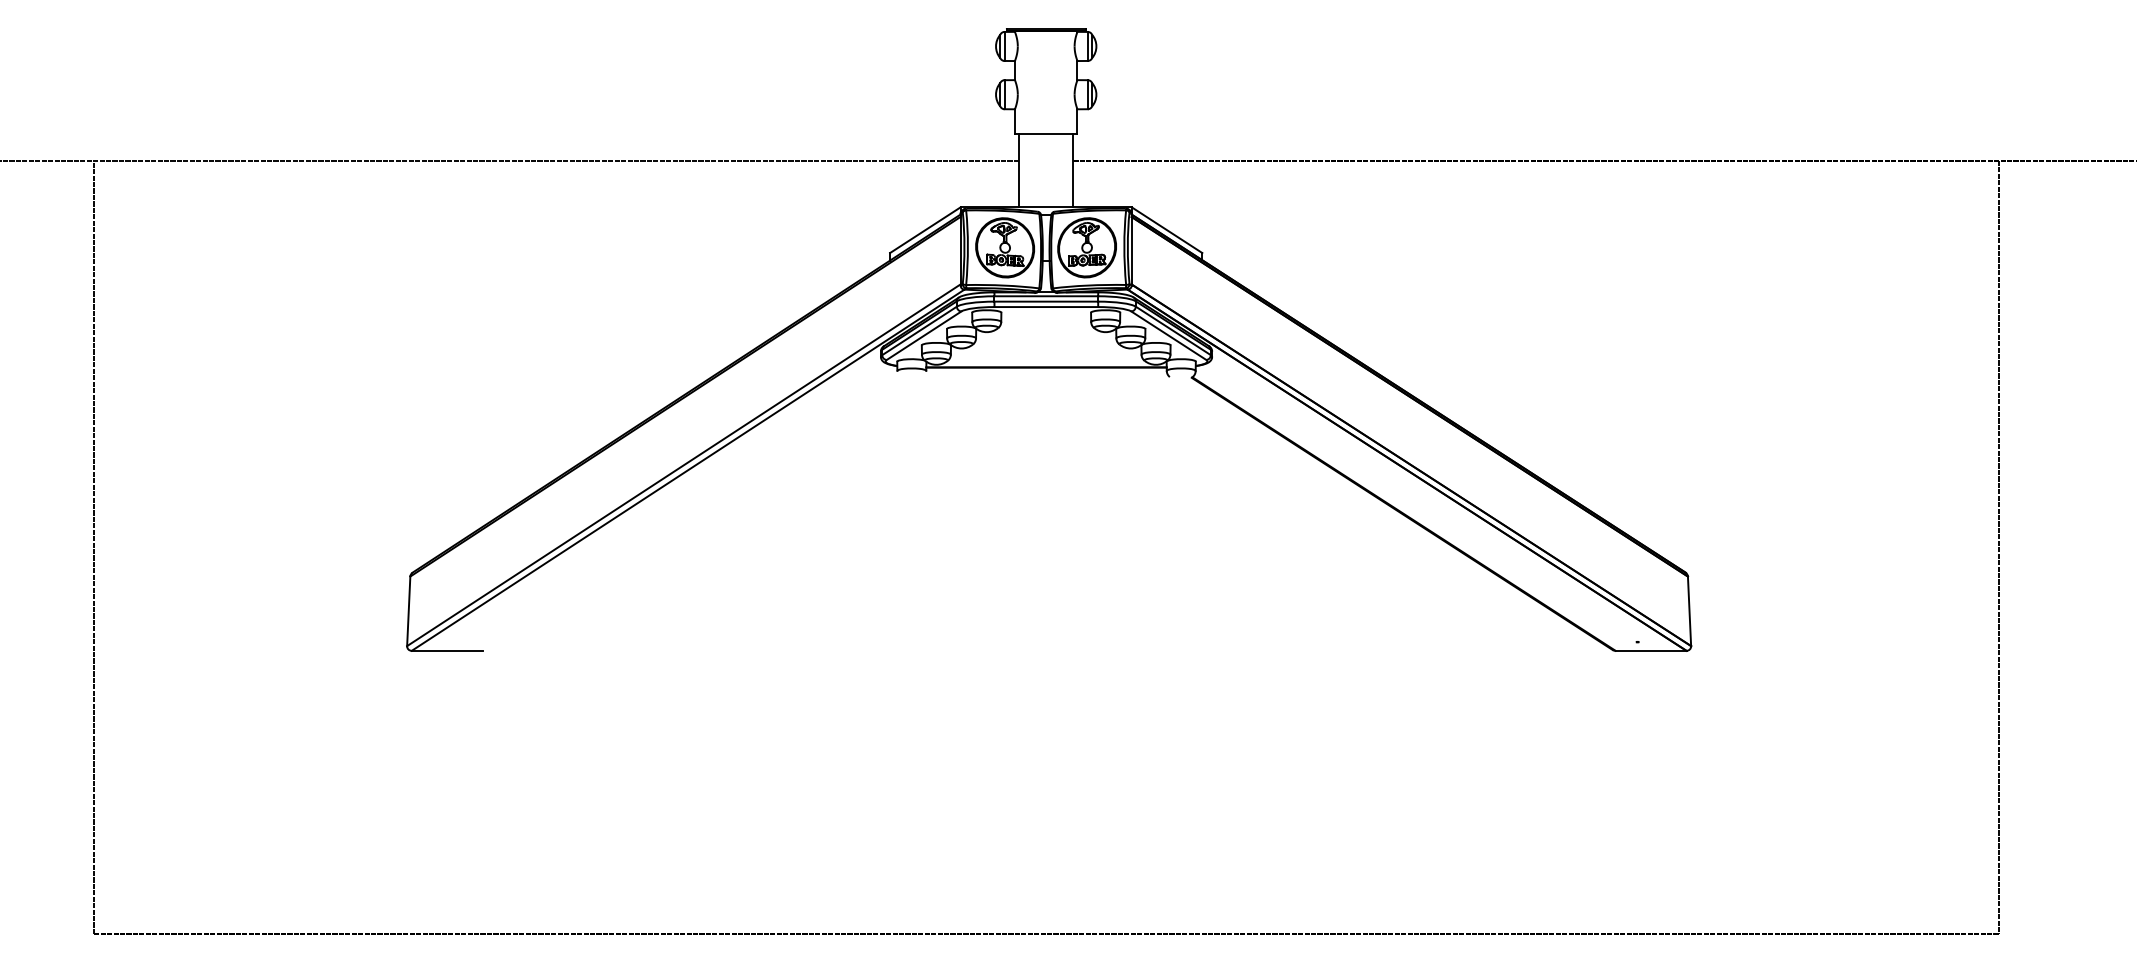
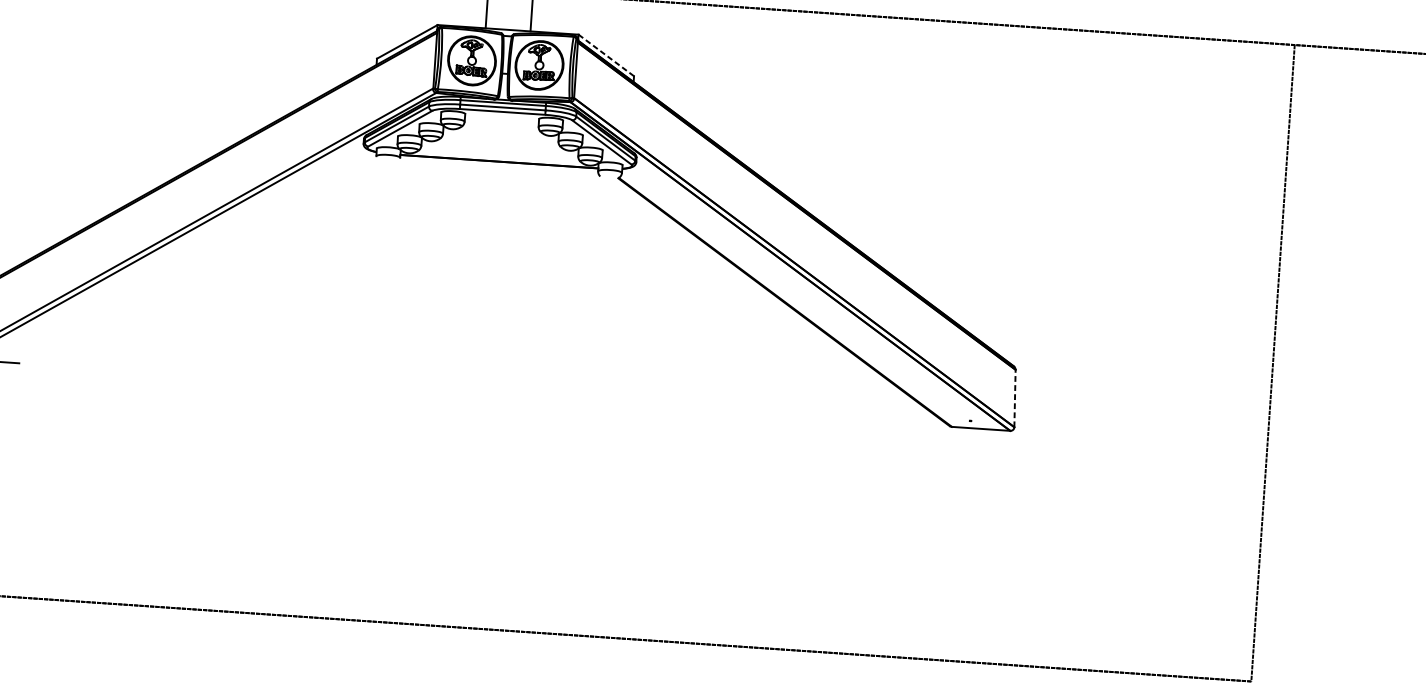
line: (1166, 229) -> (605, 54), solid -> dashed
line: (1689, 611) -> (1014, 398), solid -> dashed

